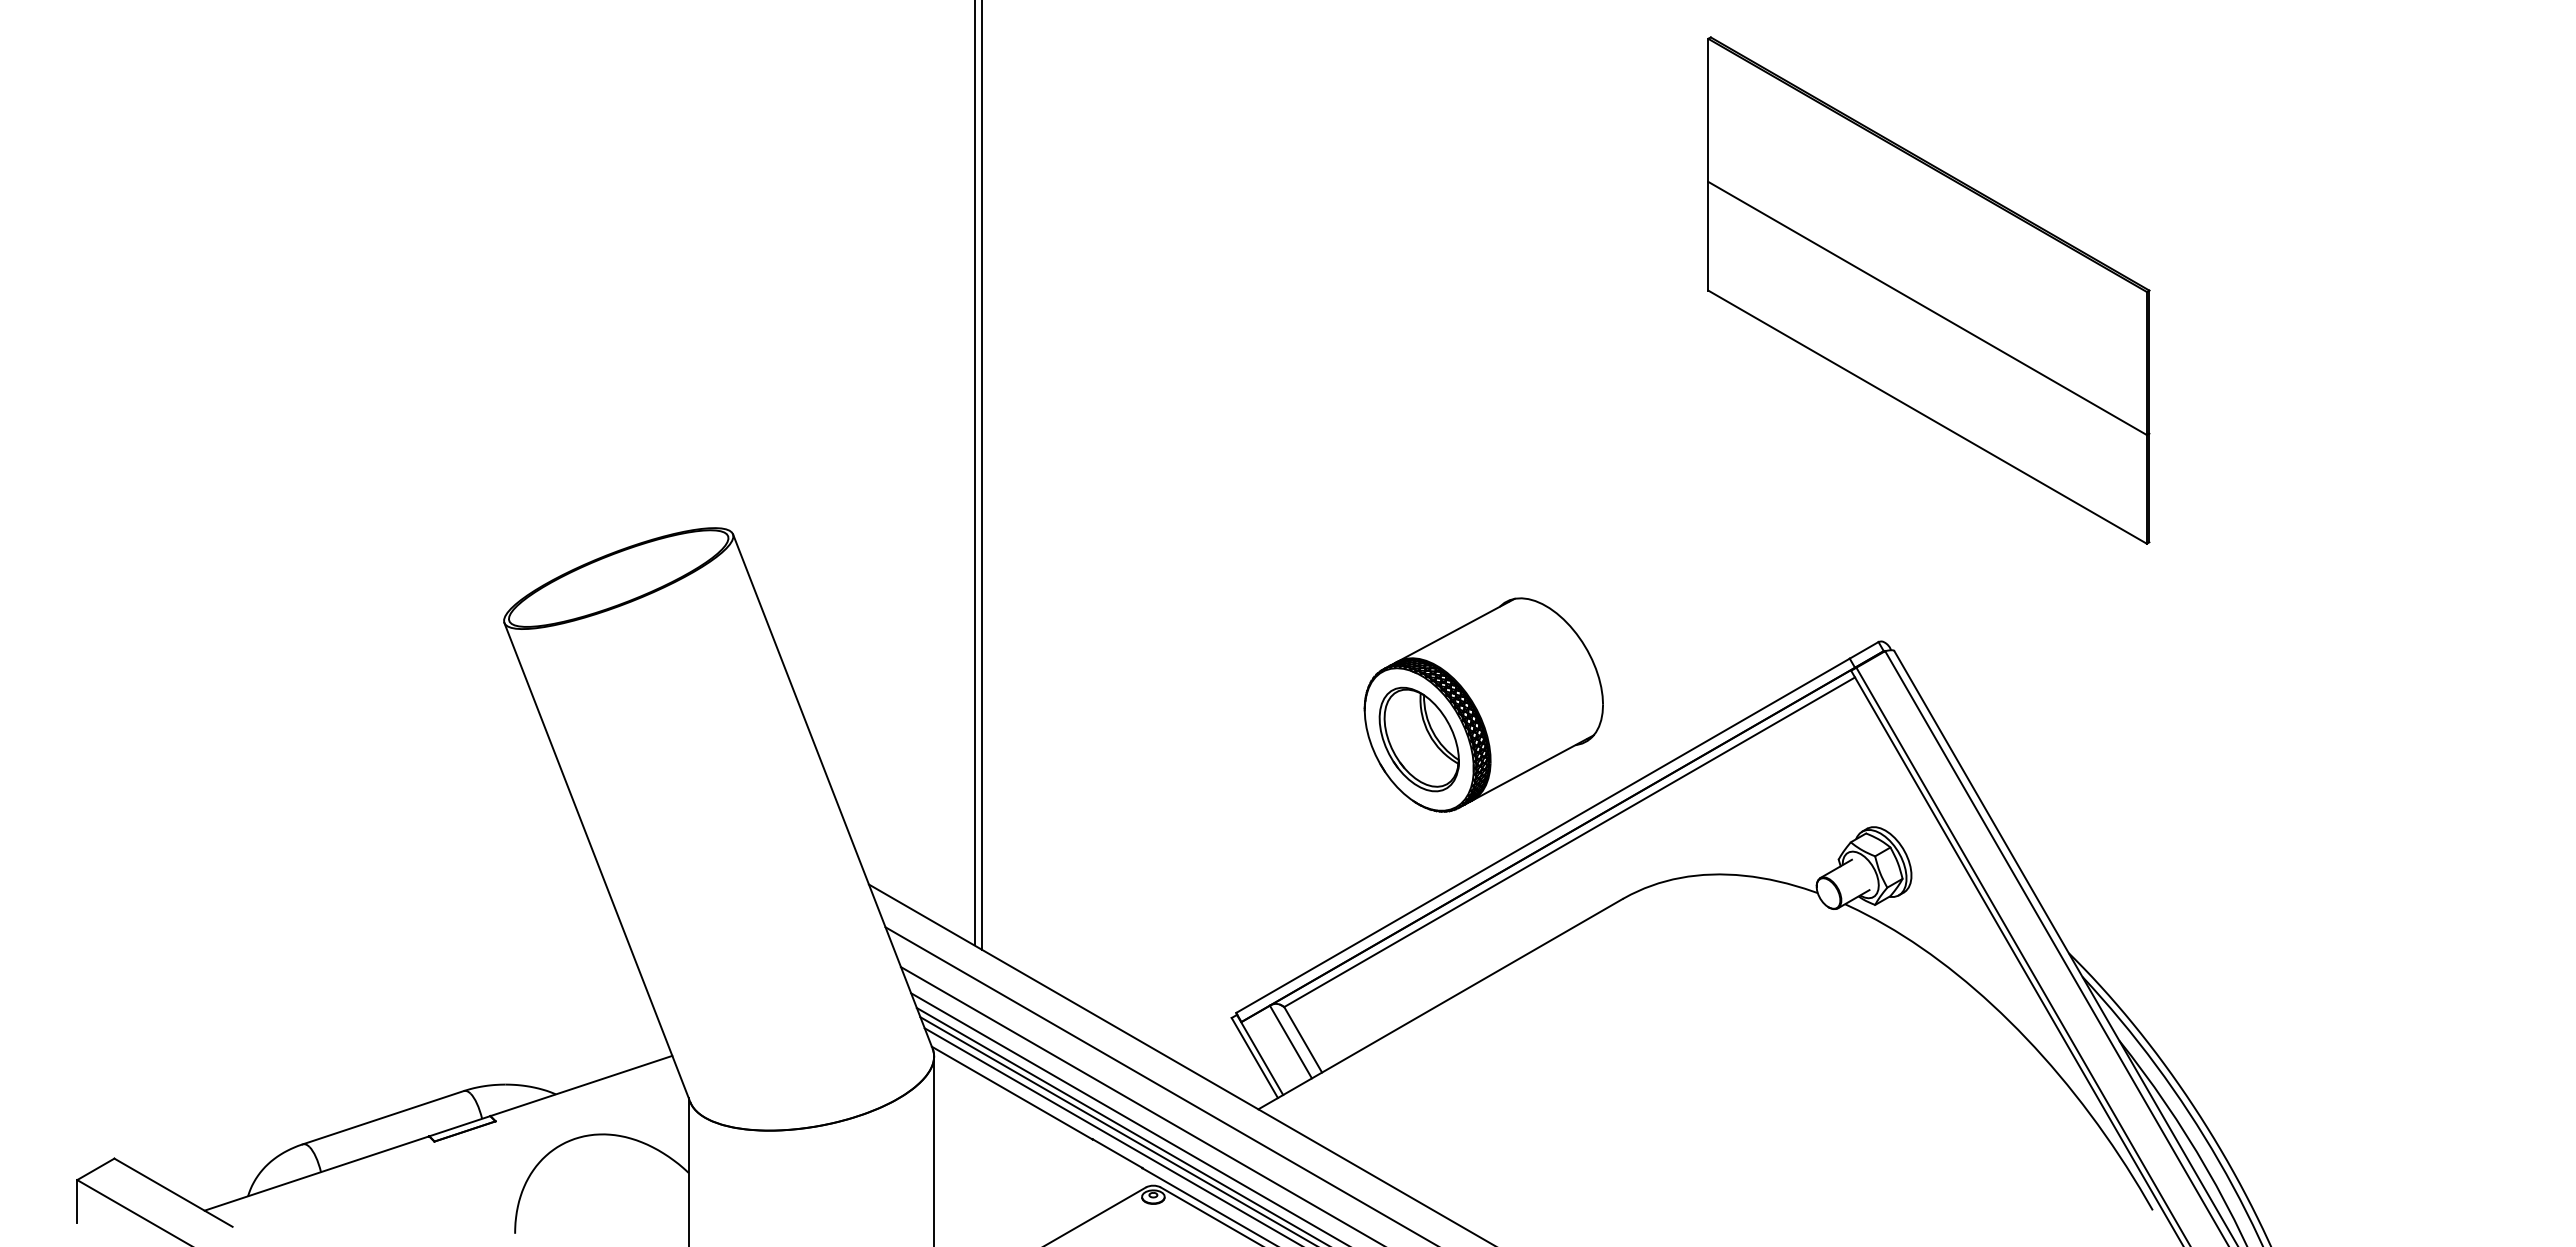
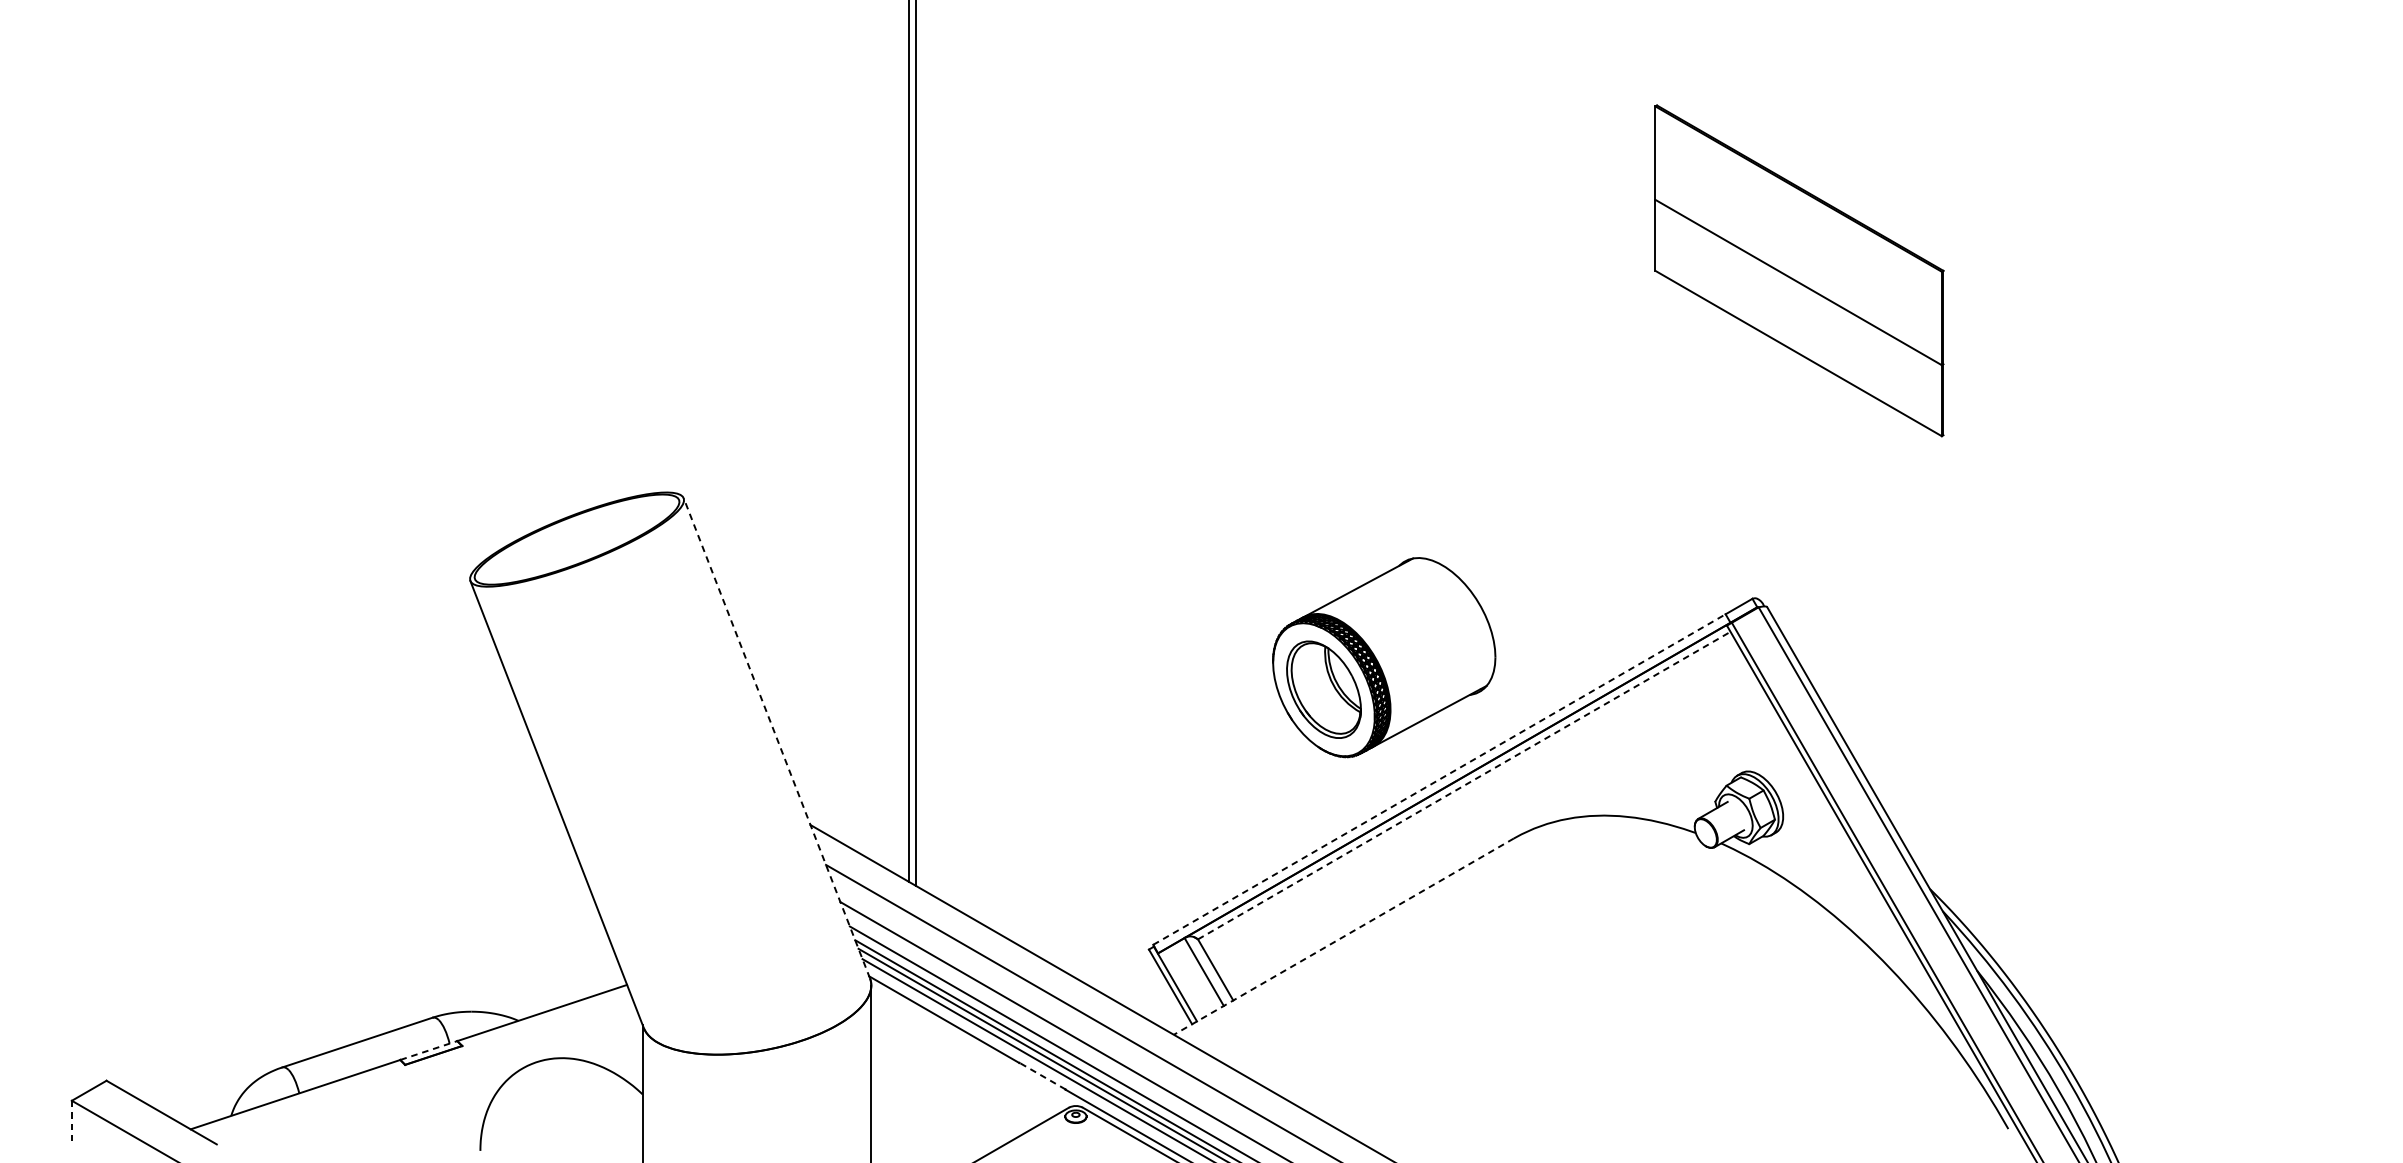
part: (1928, 290) -> (1799, 270), size x0.7
line: (832, 791) -> (776, 738), solid -> dashed
line: (1543, 835) -> (1439, 779), solid -> dashed
line: (1569, 842) -> (1464, 785), solid -> dashed
line: (1440, 1004) -> (1343, 936), solid -> dashed
line: (460, 1126) -> (429, 1050), solid -> dashed
line: (1117, 1153) -> (1042, 1075), solid -> dashed
line: (77, 1202) -> (72, 1121), solid -> dashed

